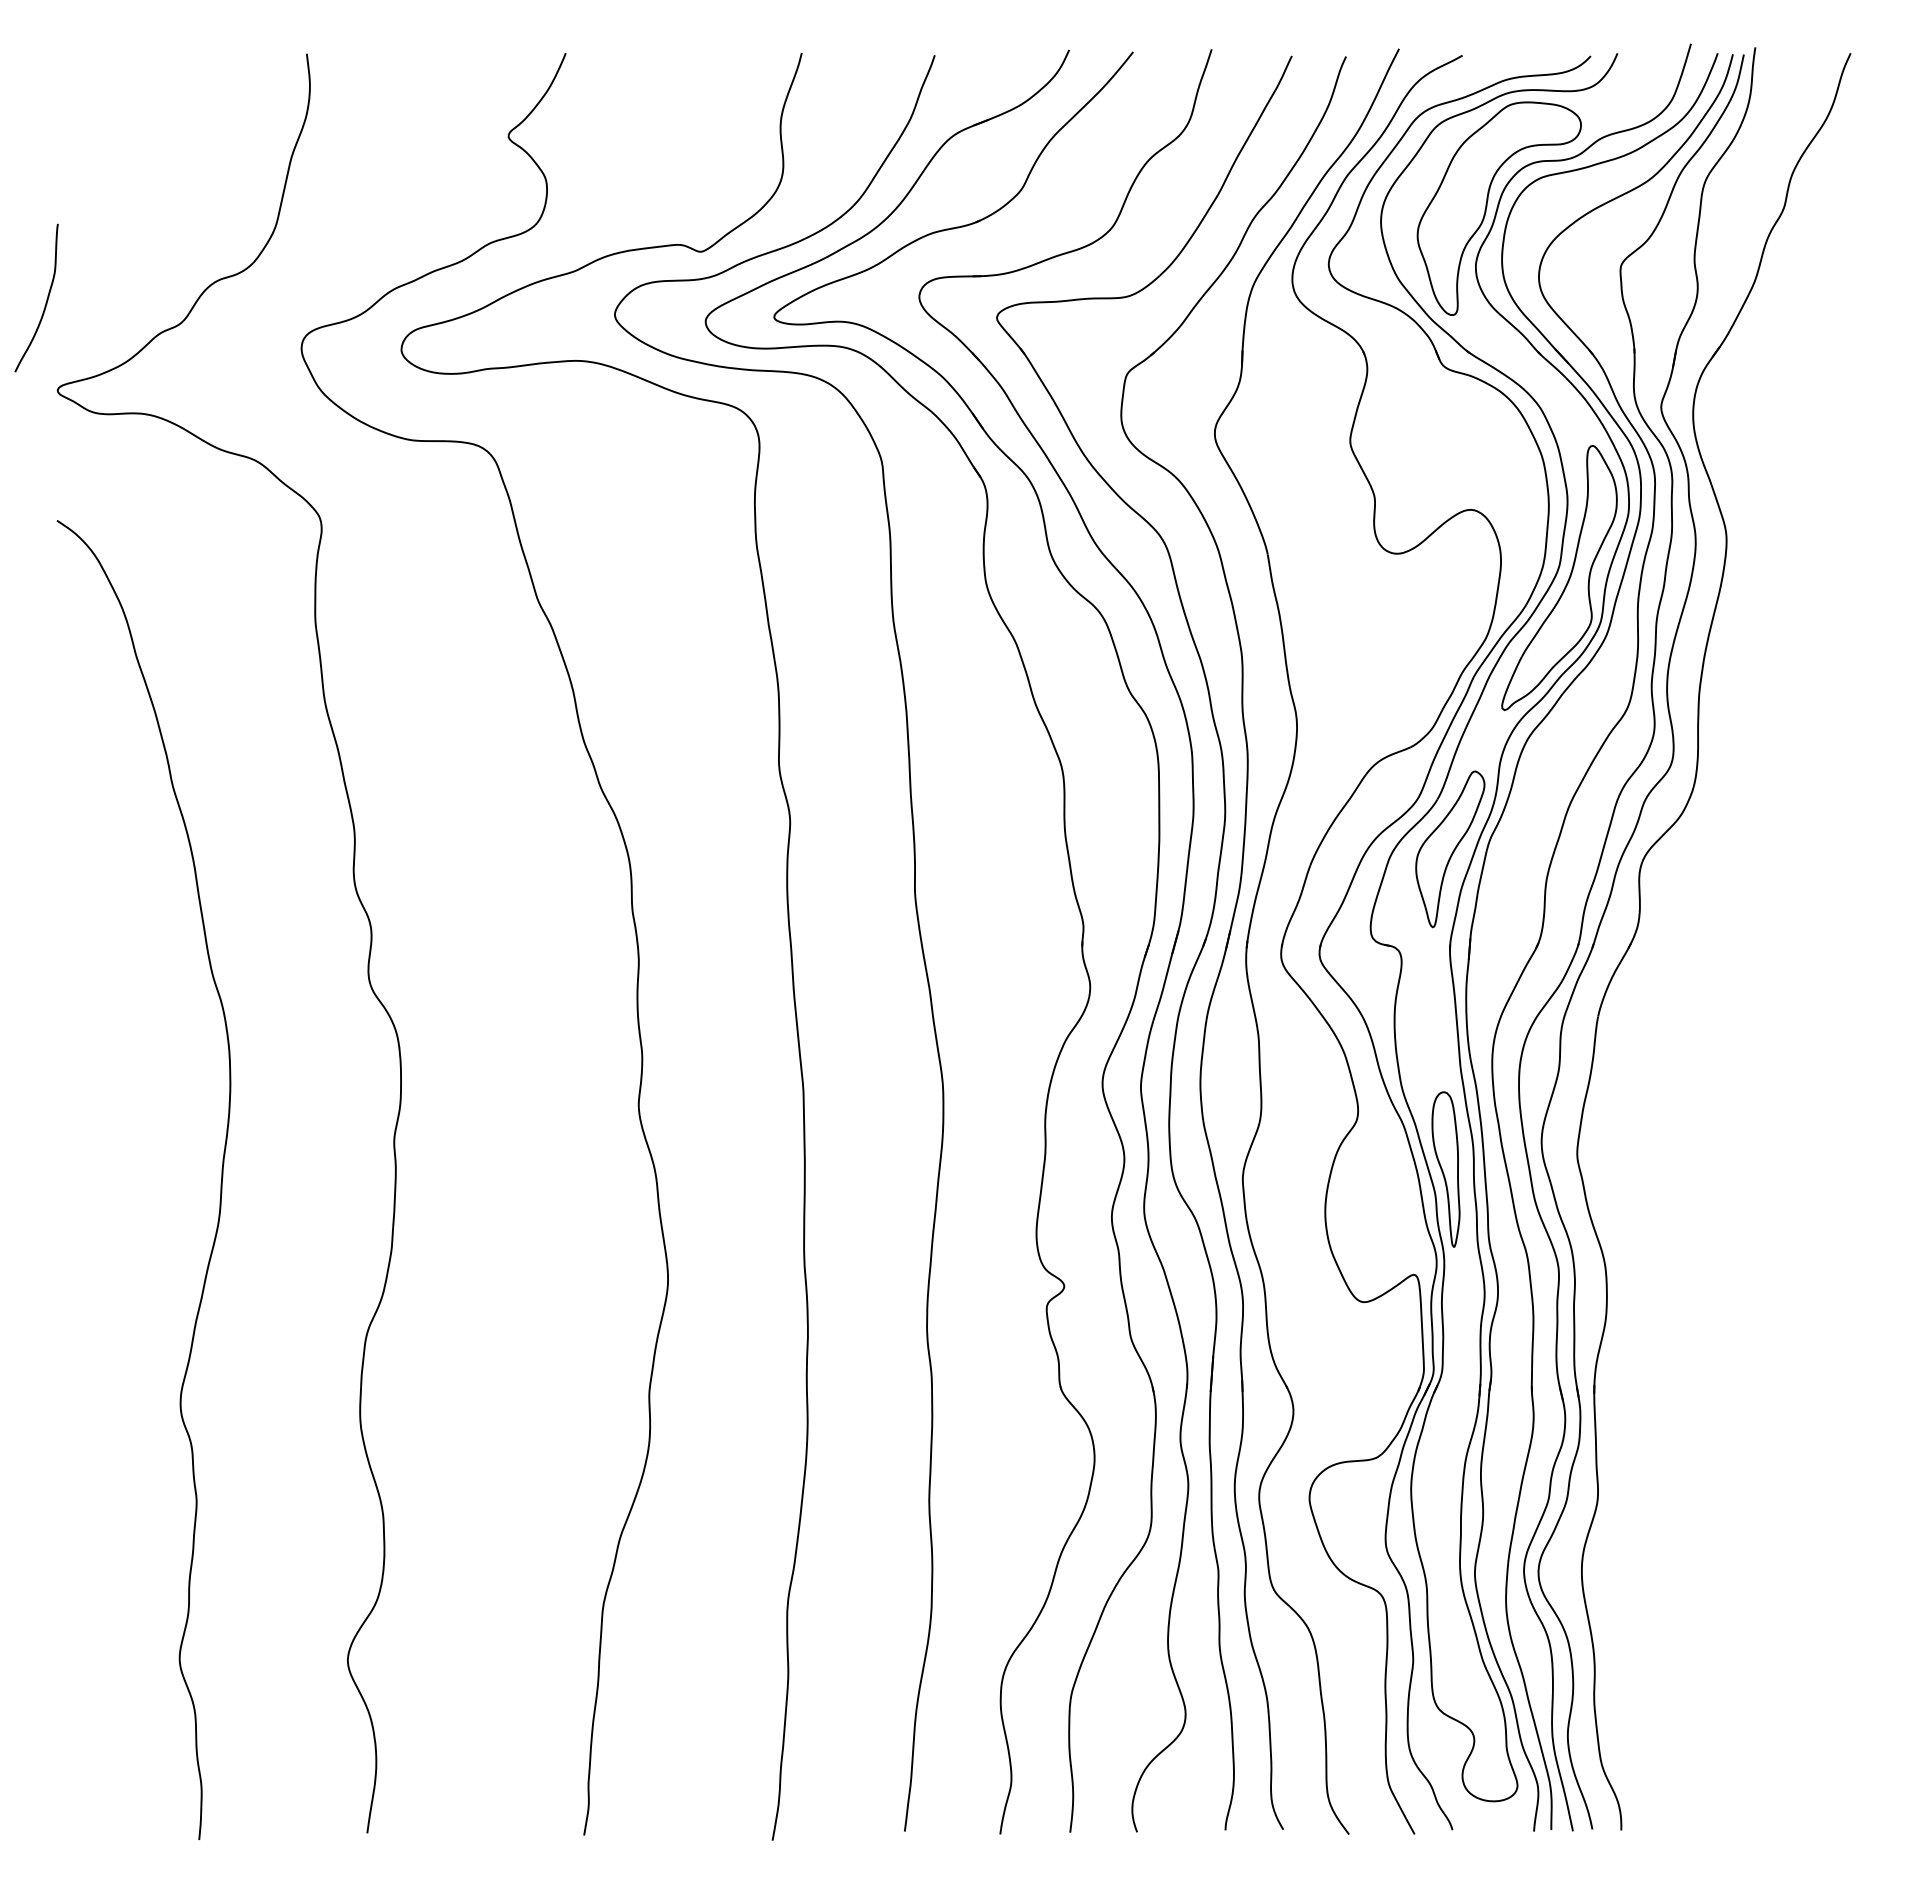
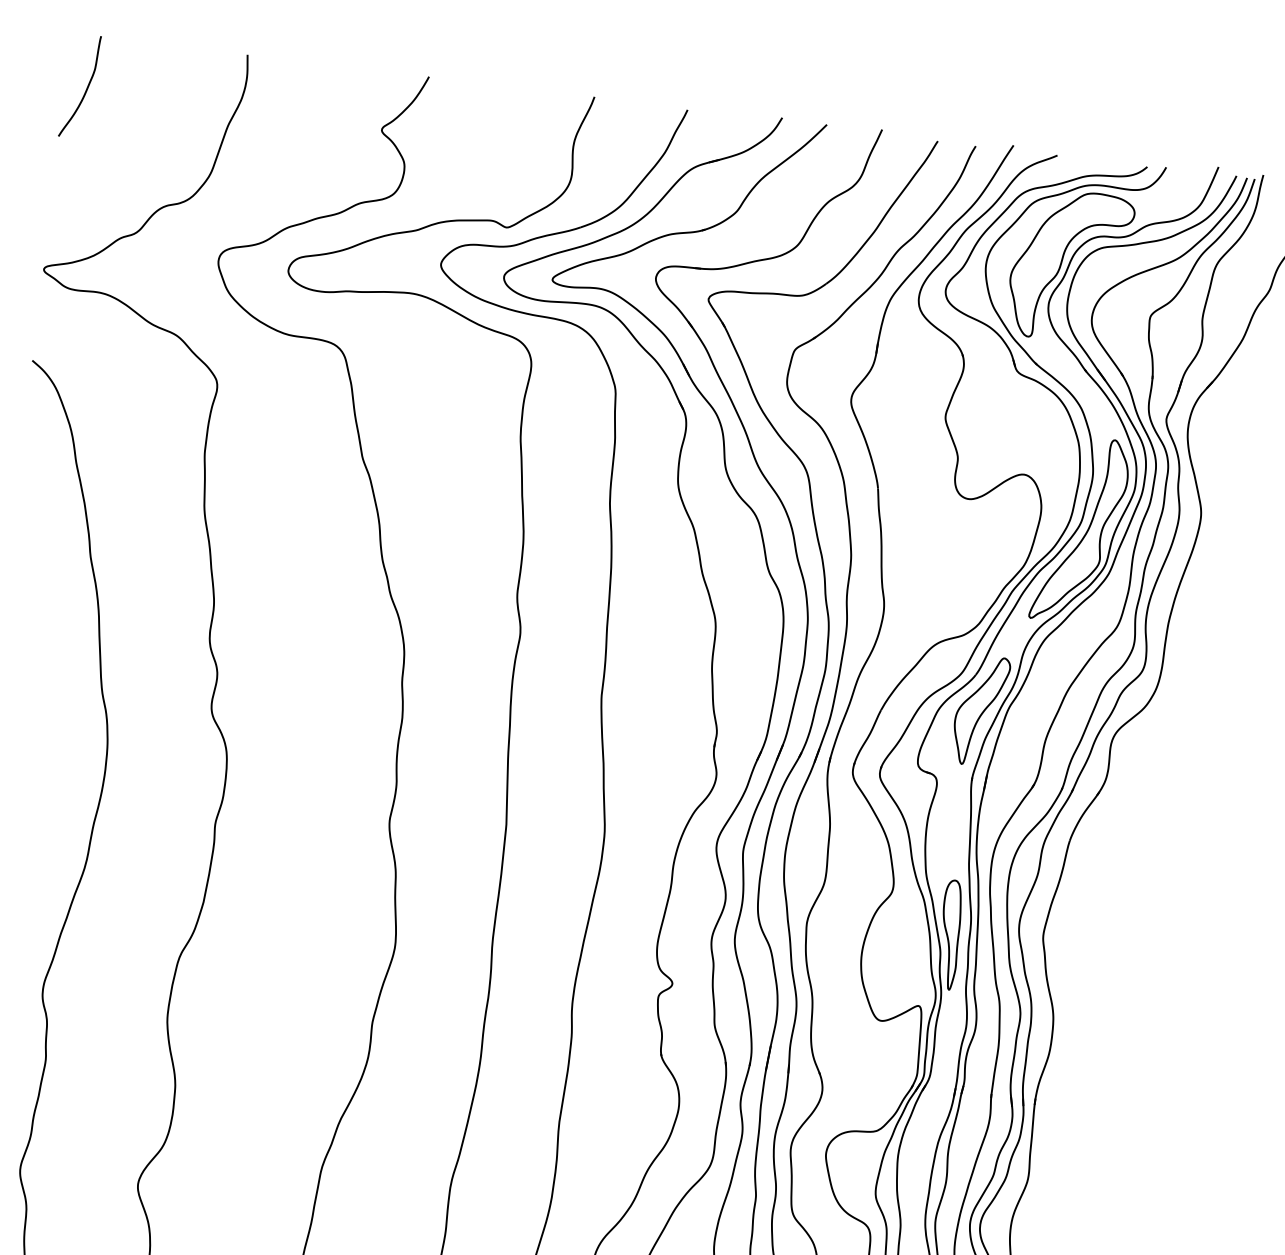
curve: (46, 299) -> (86, 88), moved

